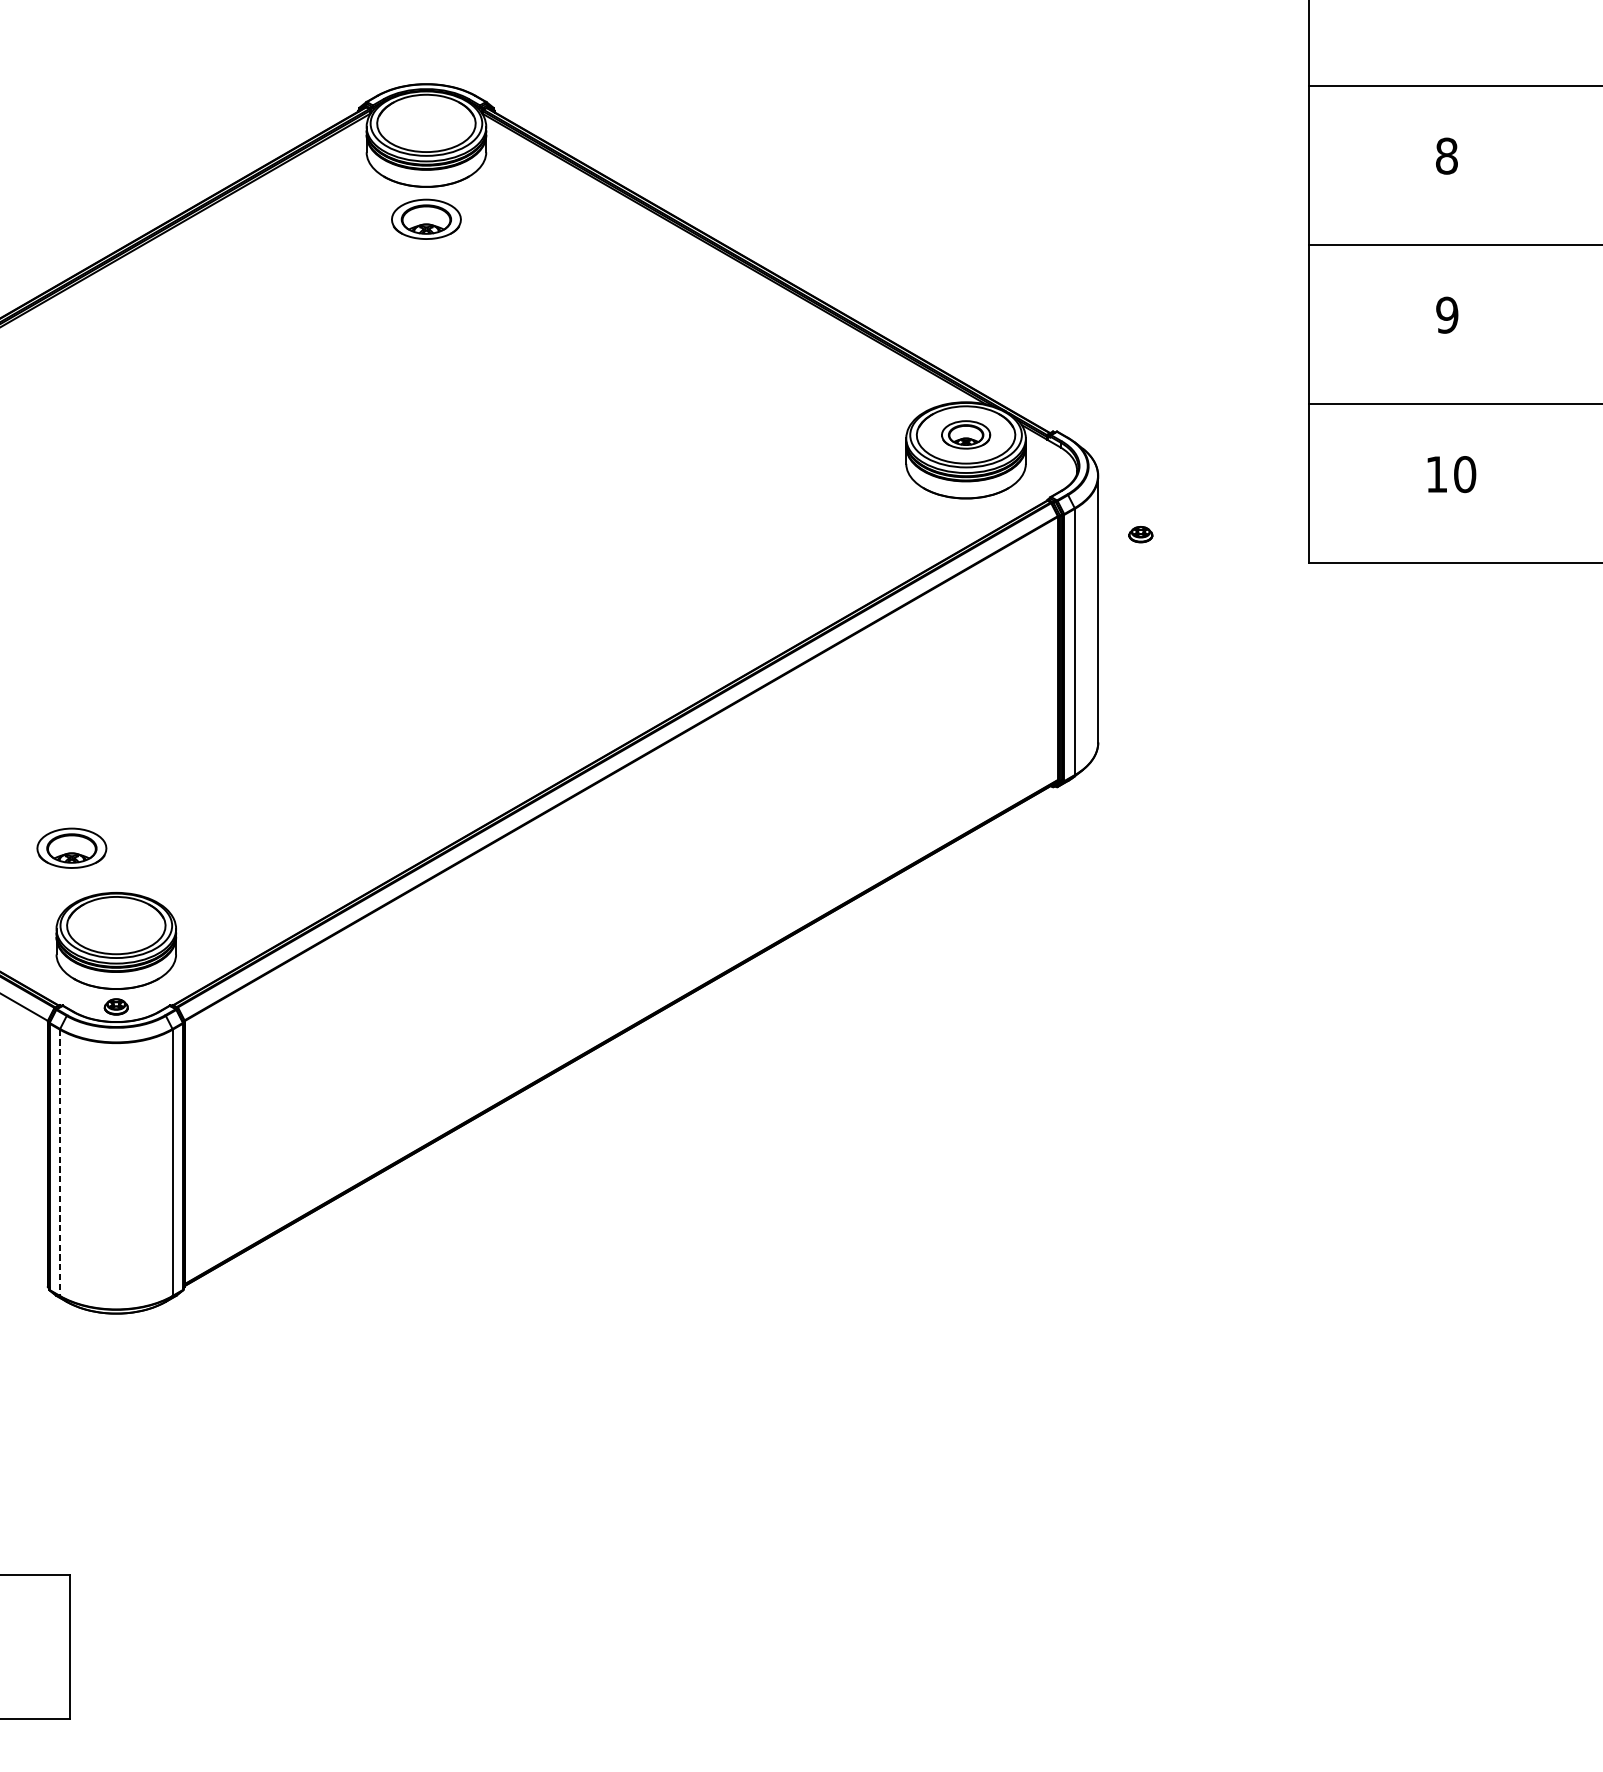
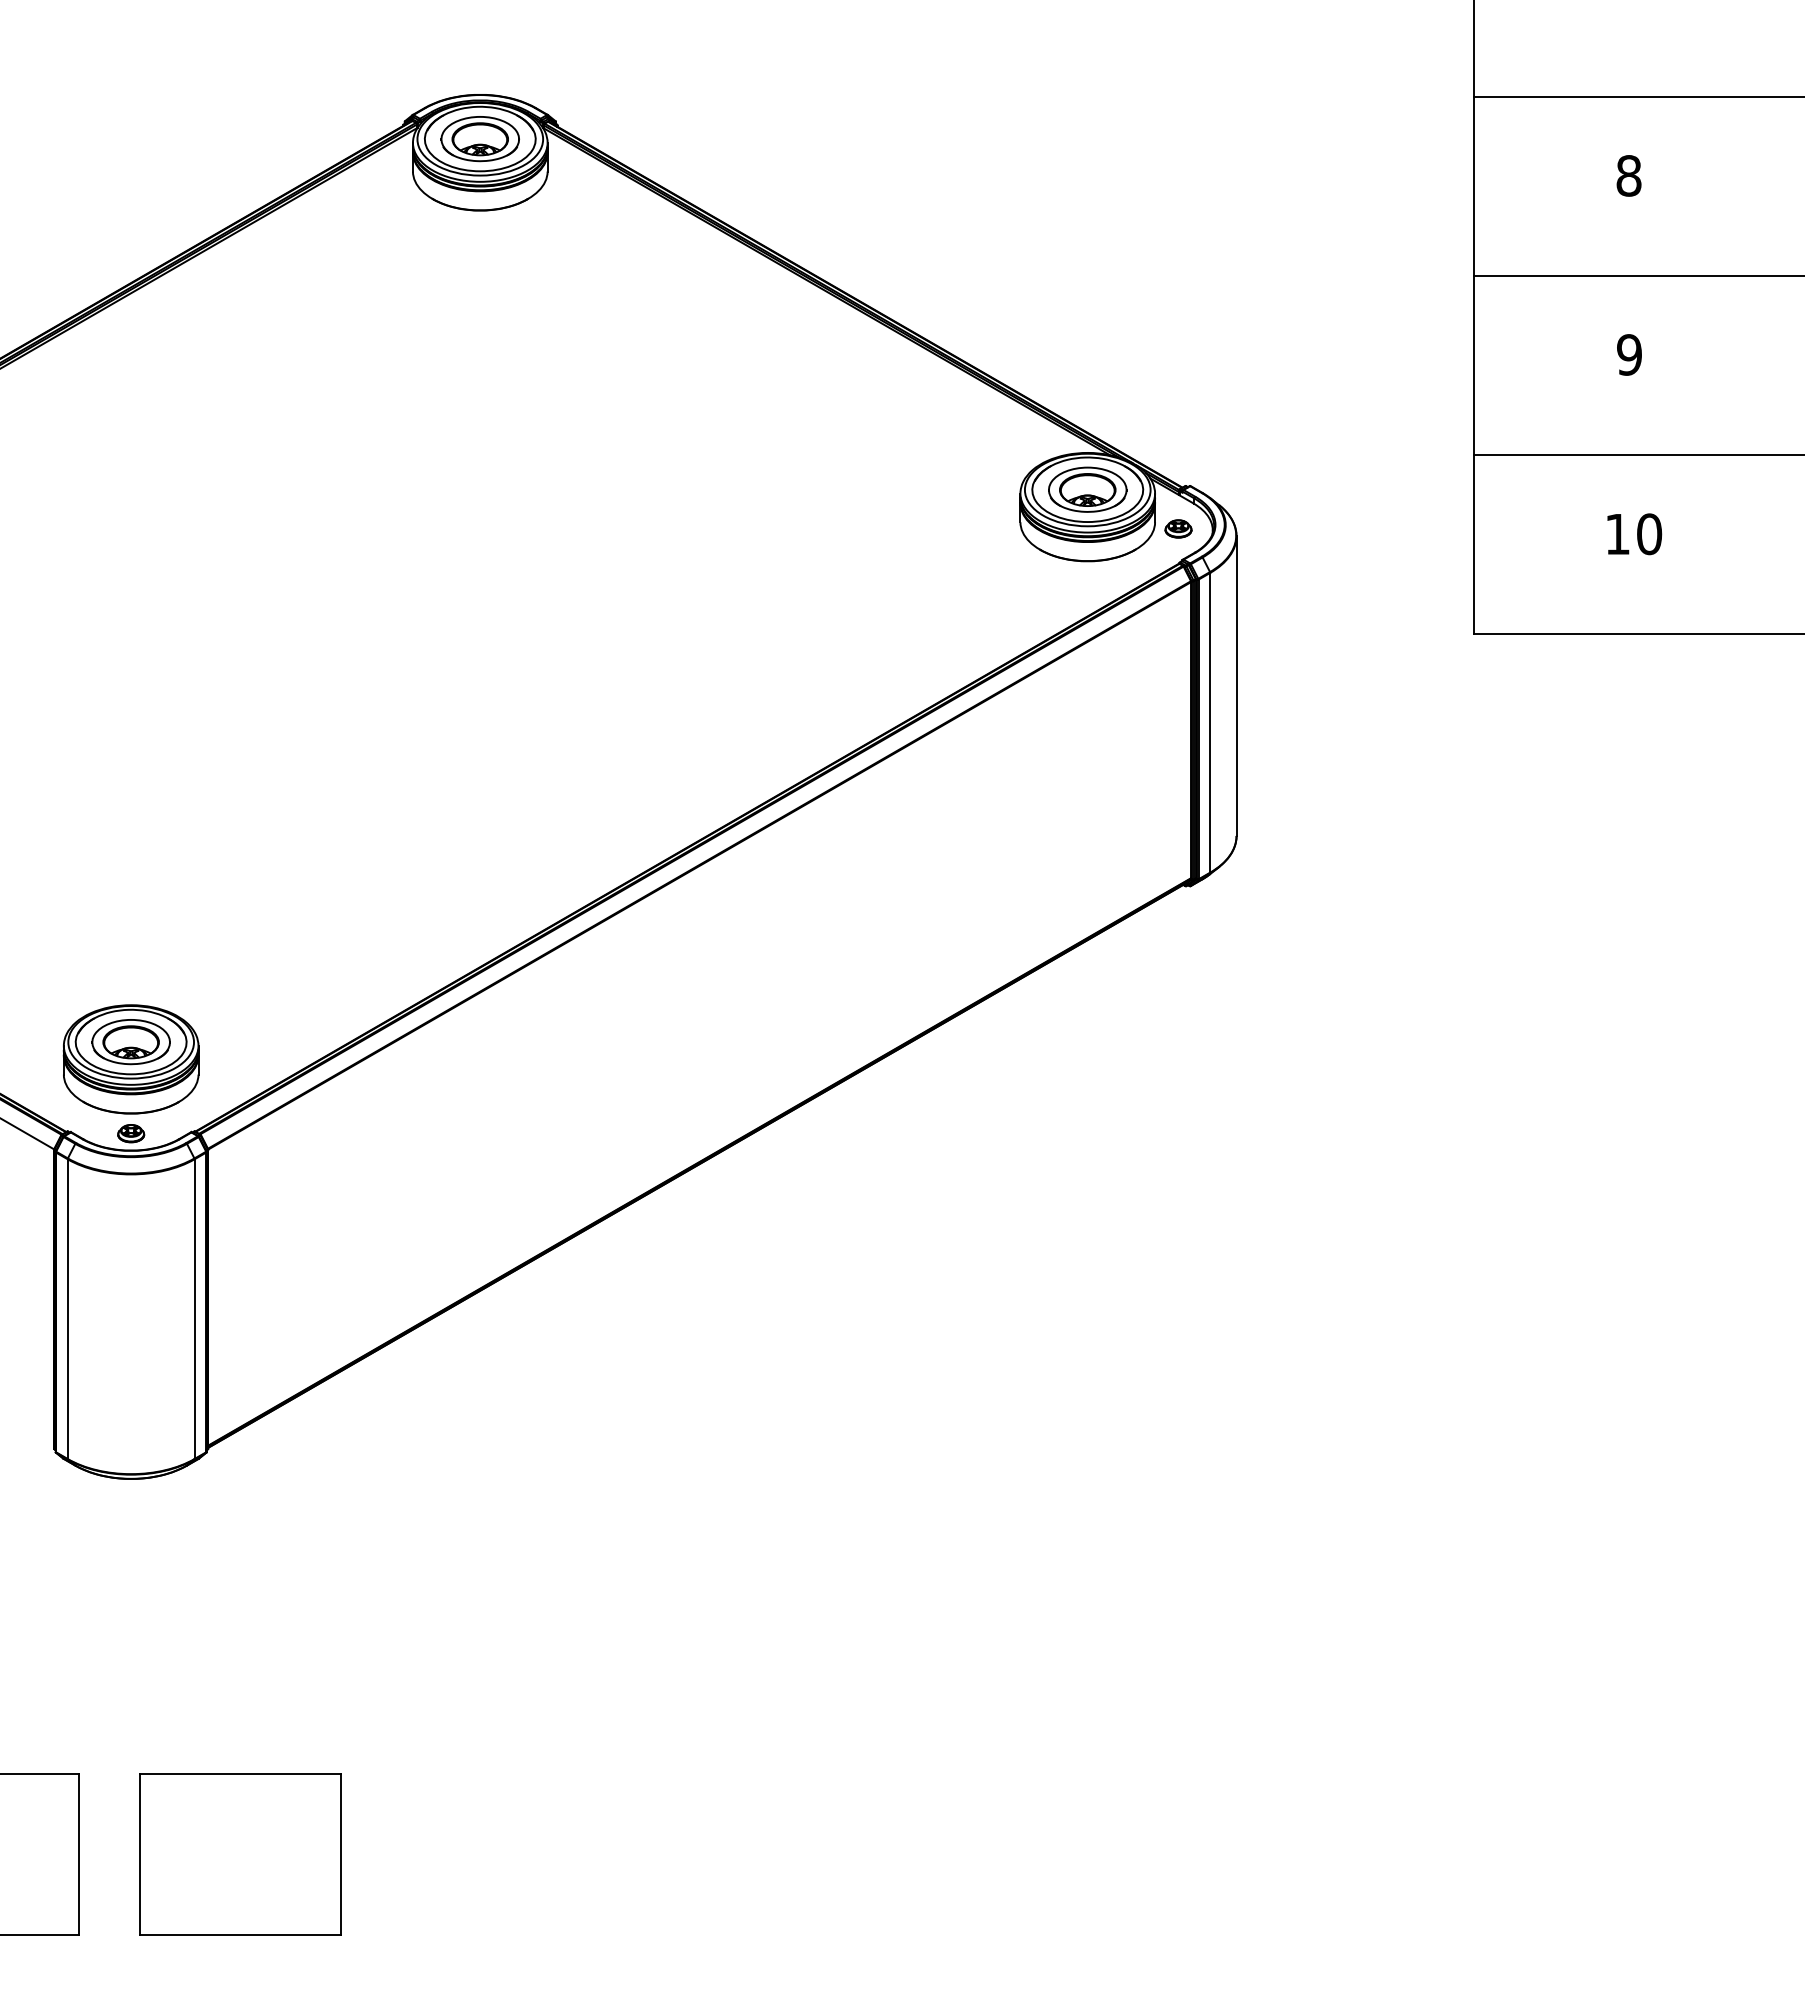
part: (425, 219) -> (479, 139), moved
part: (965, 434) -> (1087, 489), size x1.43
part: (1140, 534) -> (1178, 528), moved
part: (71, 848) -> (130, 1042), moved
line: (59, 1163) -> (67, 1309), dashed -> solid
part: (213, 1647) -> (240, 1854), added

